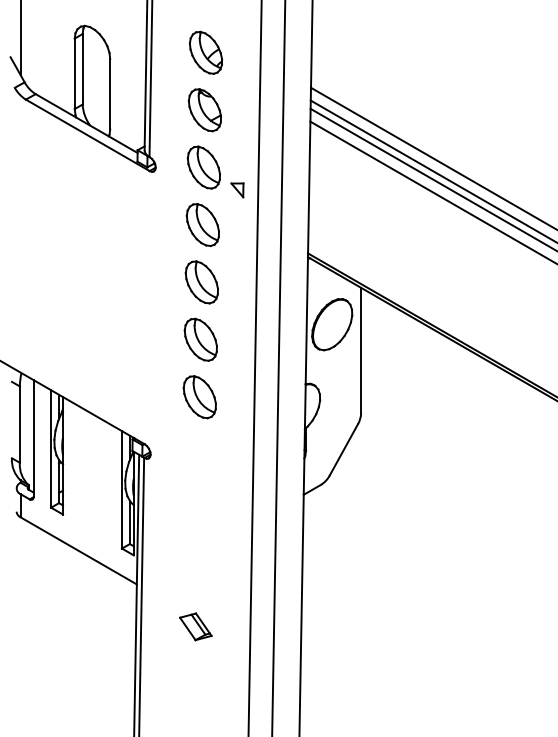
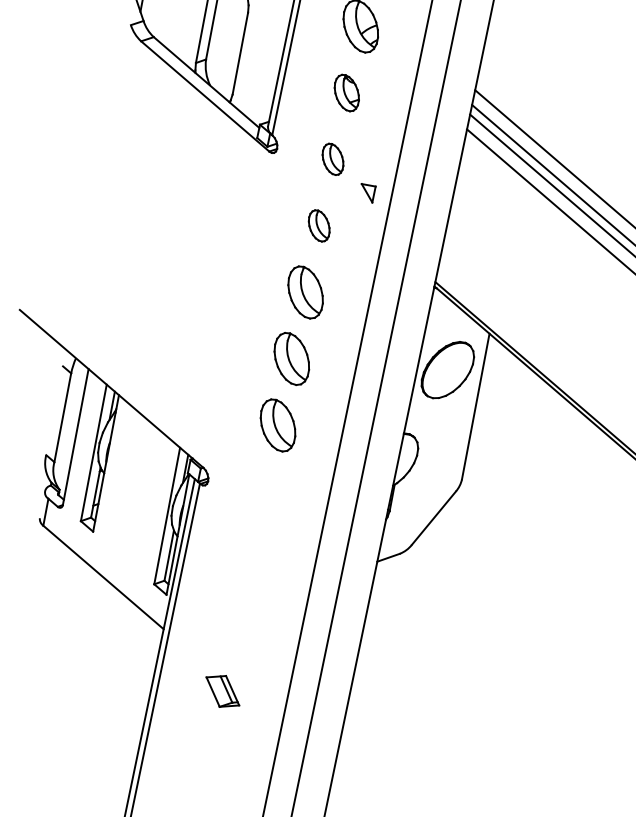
part: (204, 110) -> (346, 93), size x0.7
part: (203, 167) -> (332, 159), size x0.6
part: (202, 224) -> (319, 225), size x0.6

